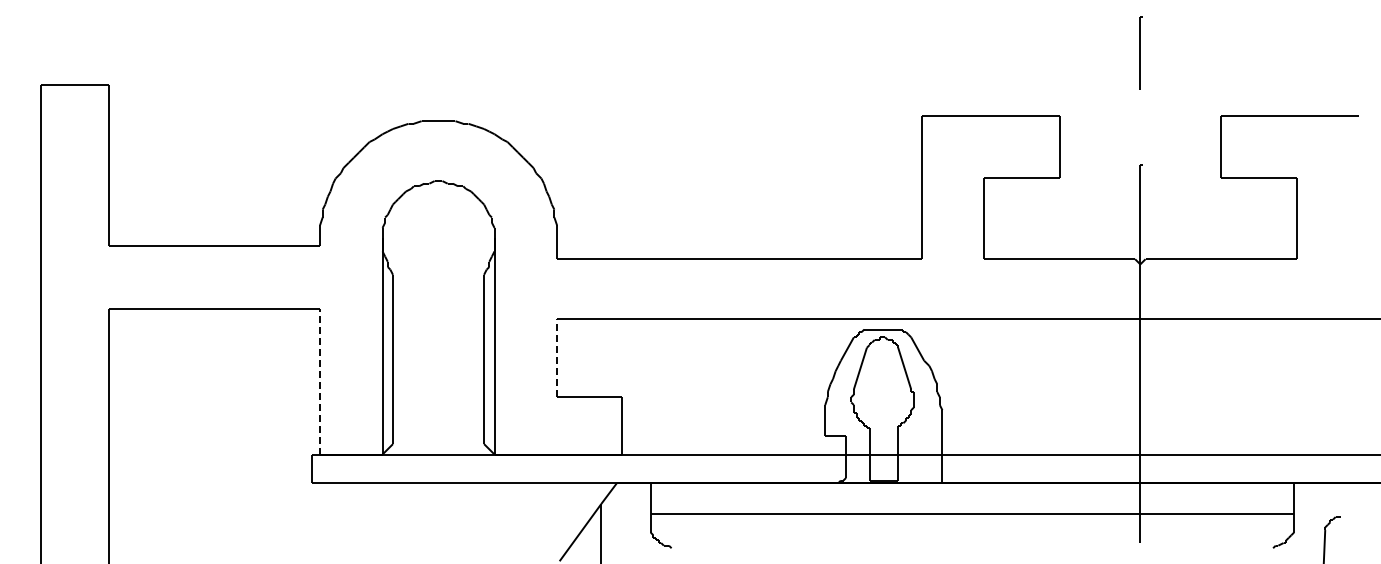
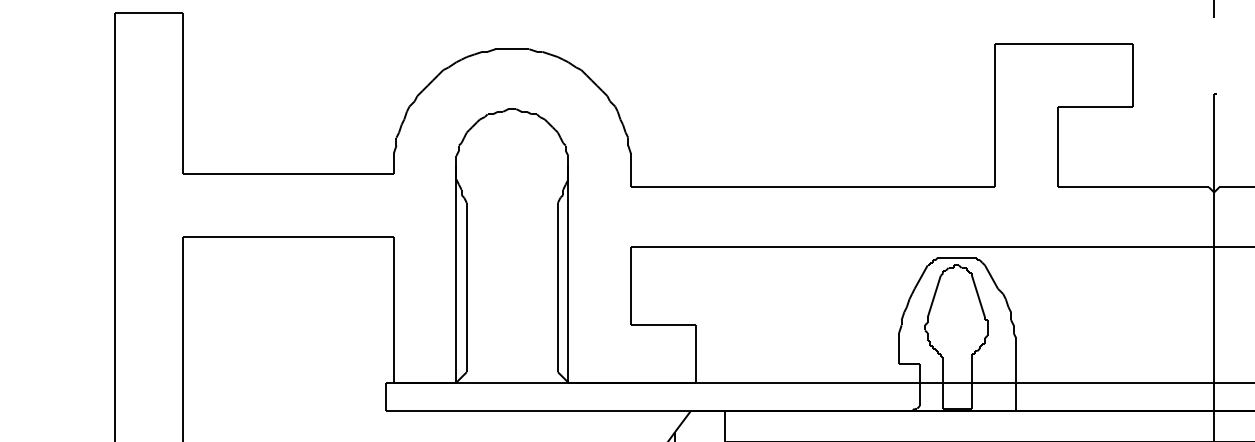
line: (557, 357) -> (631, 285), dashed -> solid
line: (320, 381) -> (394, 309), dashed -> solid

